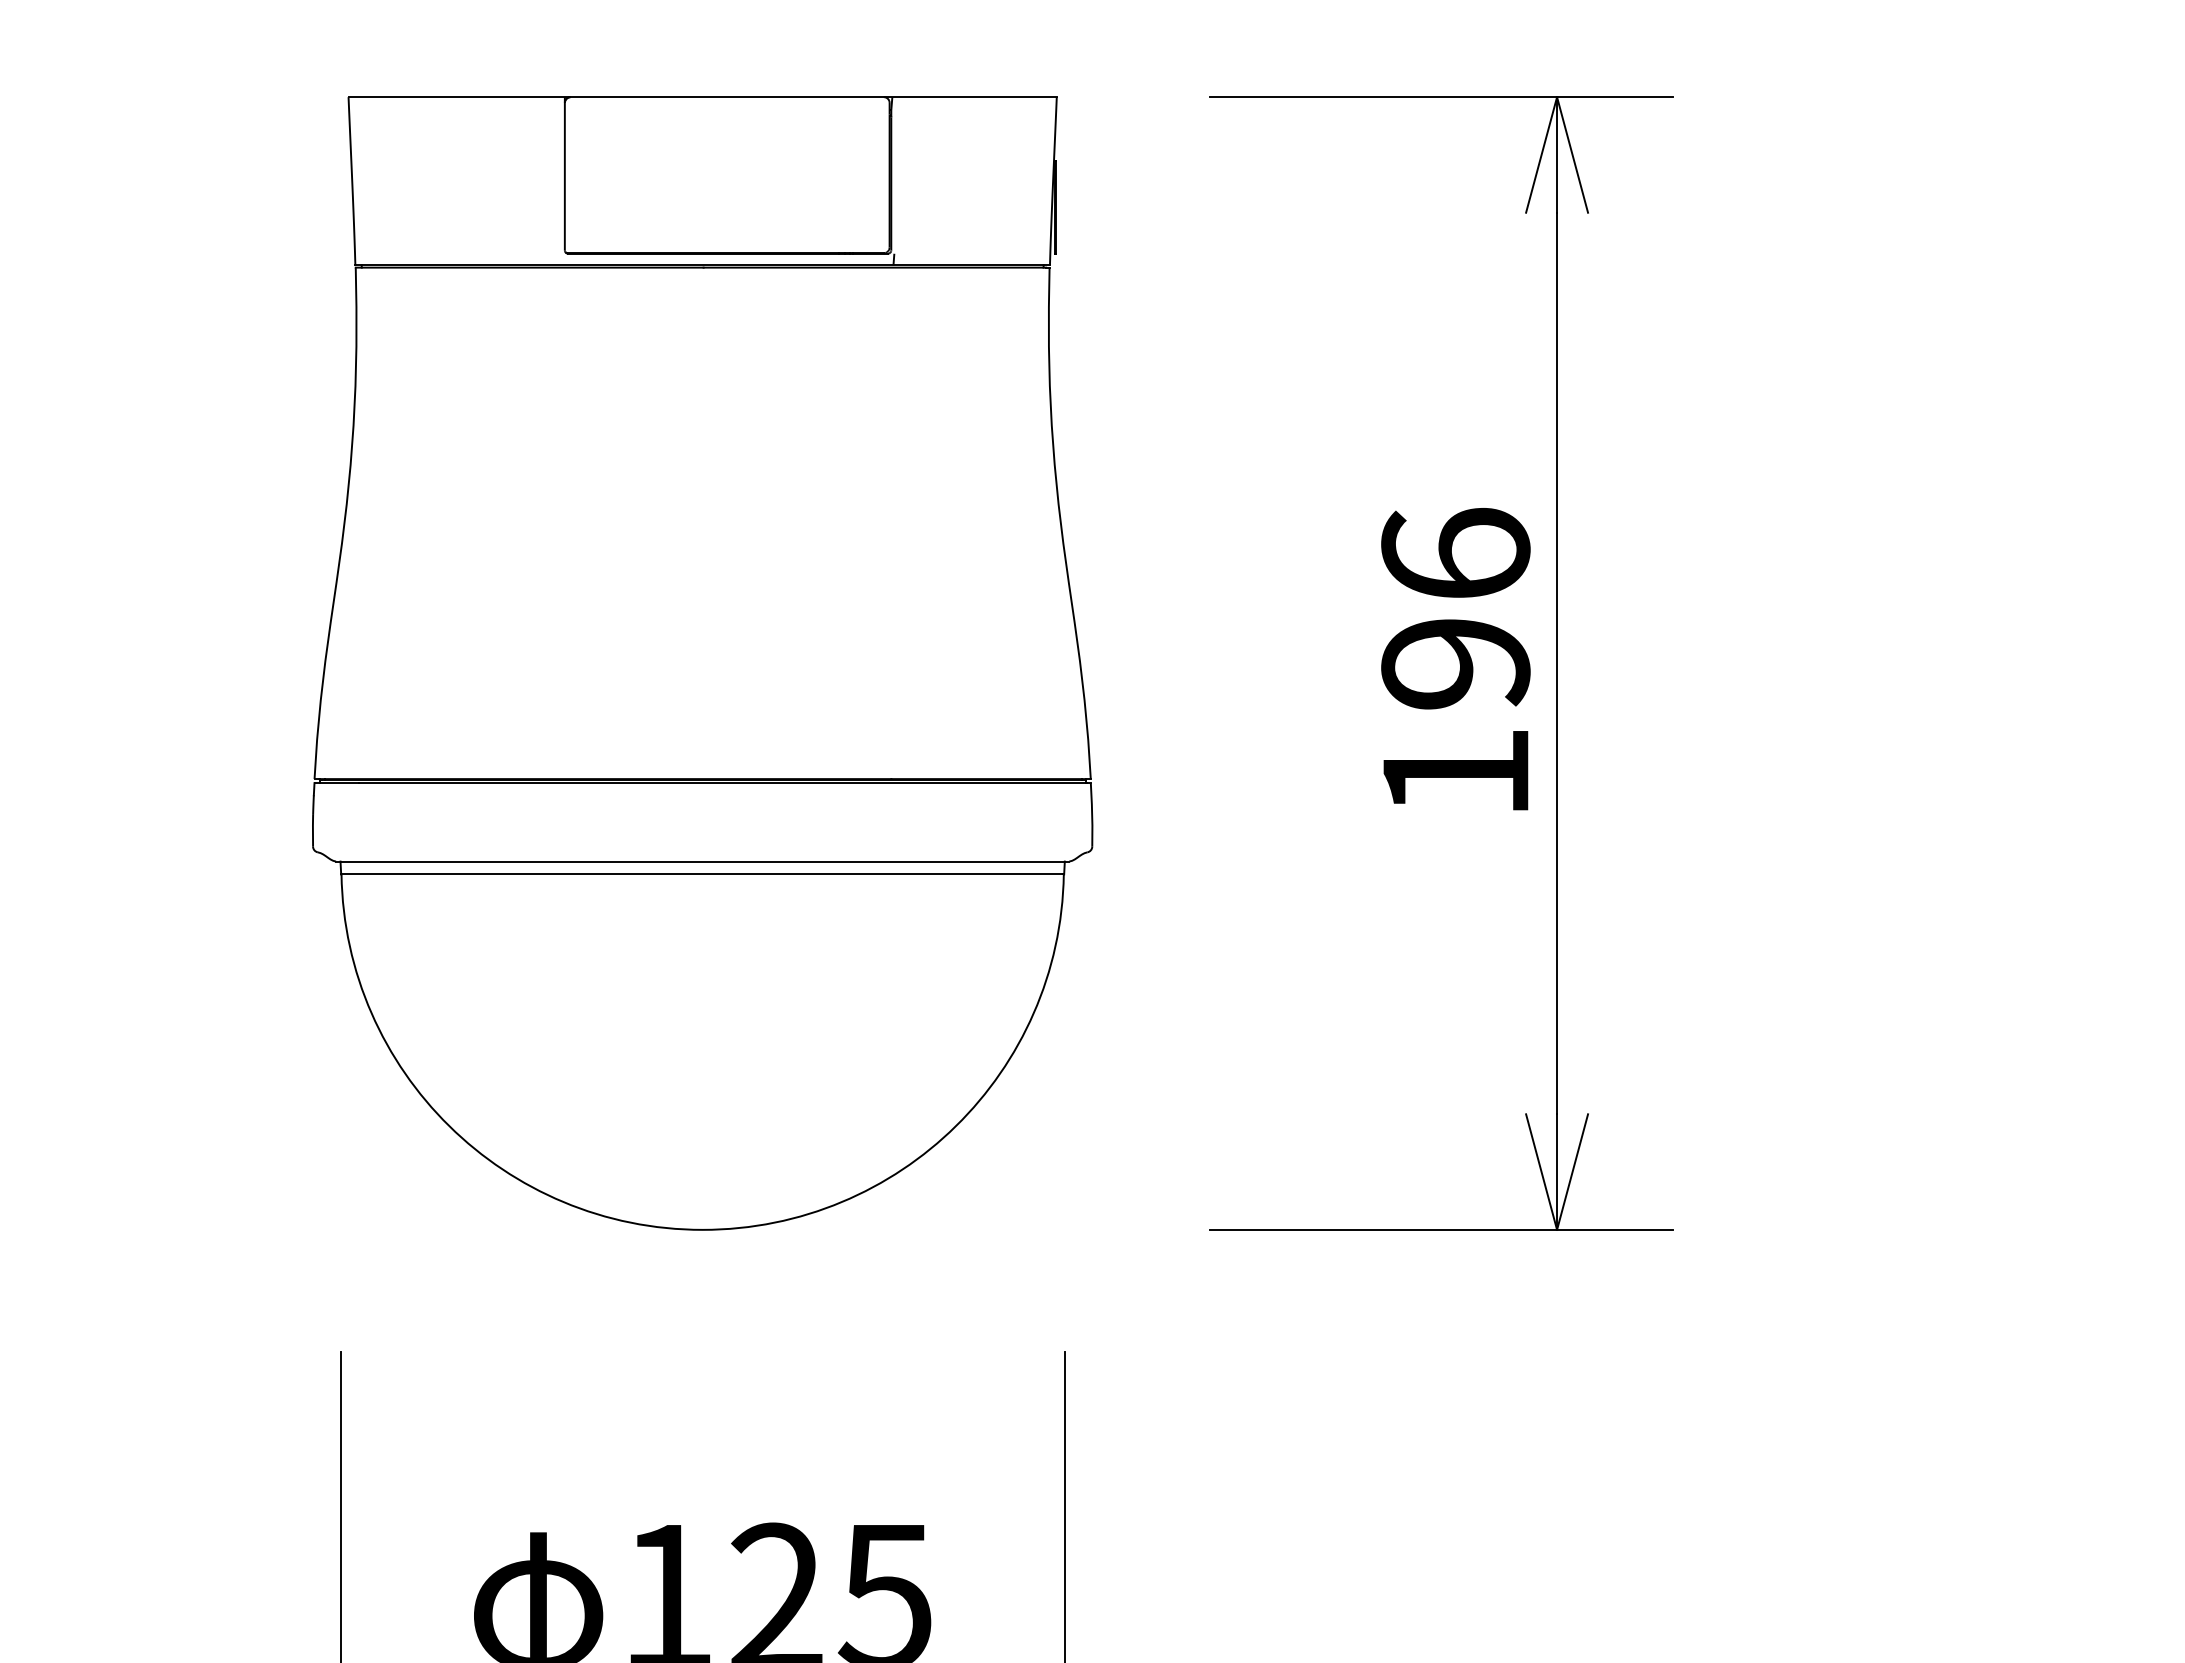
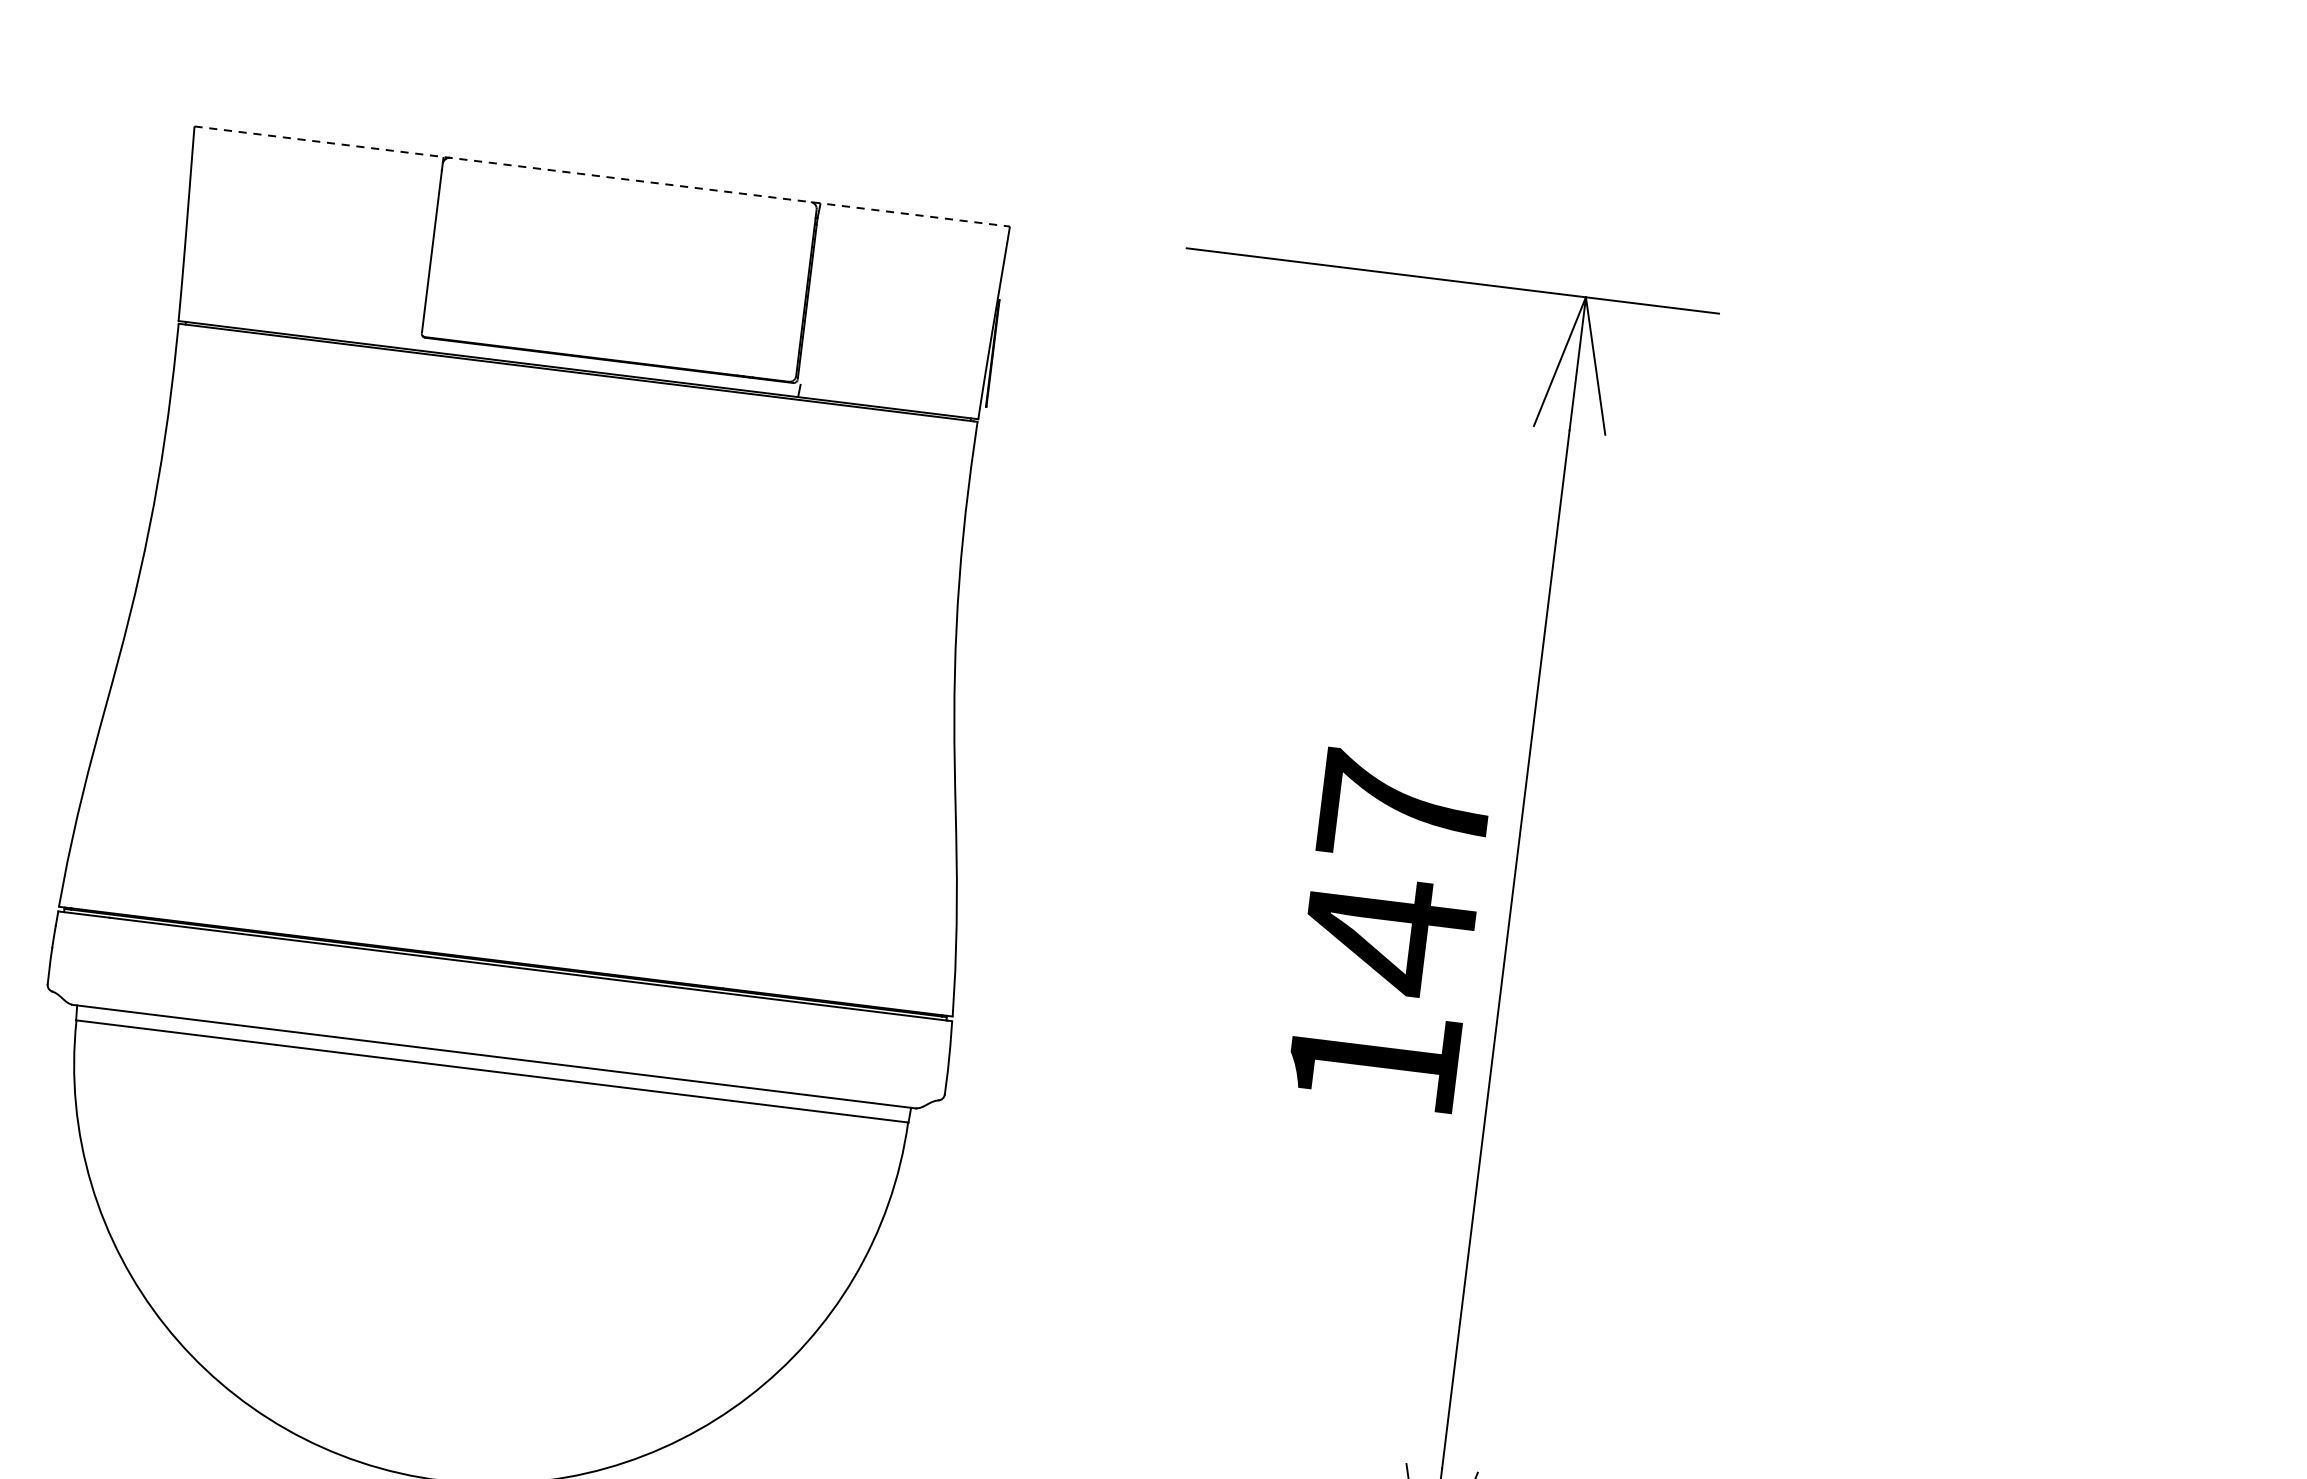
line: (703, 97) -> (603, 177), solid -> dashed
text: (1455, 611) -> (1396, 875), 196 -> 147

